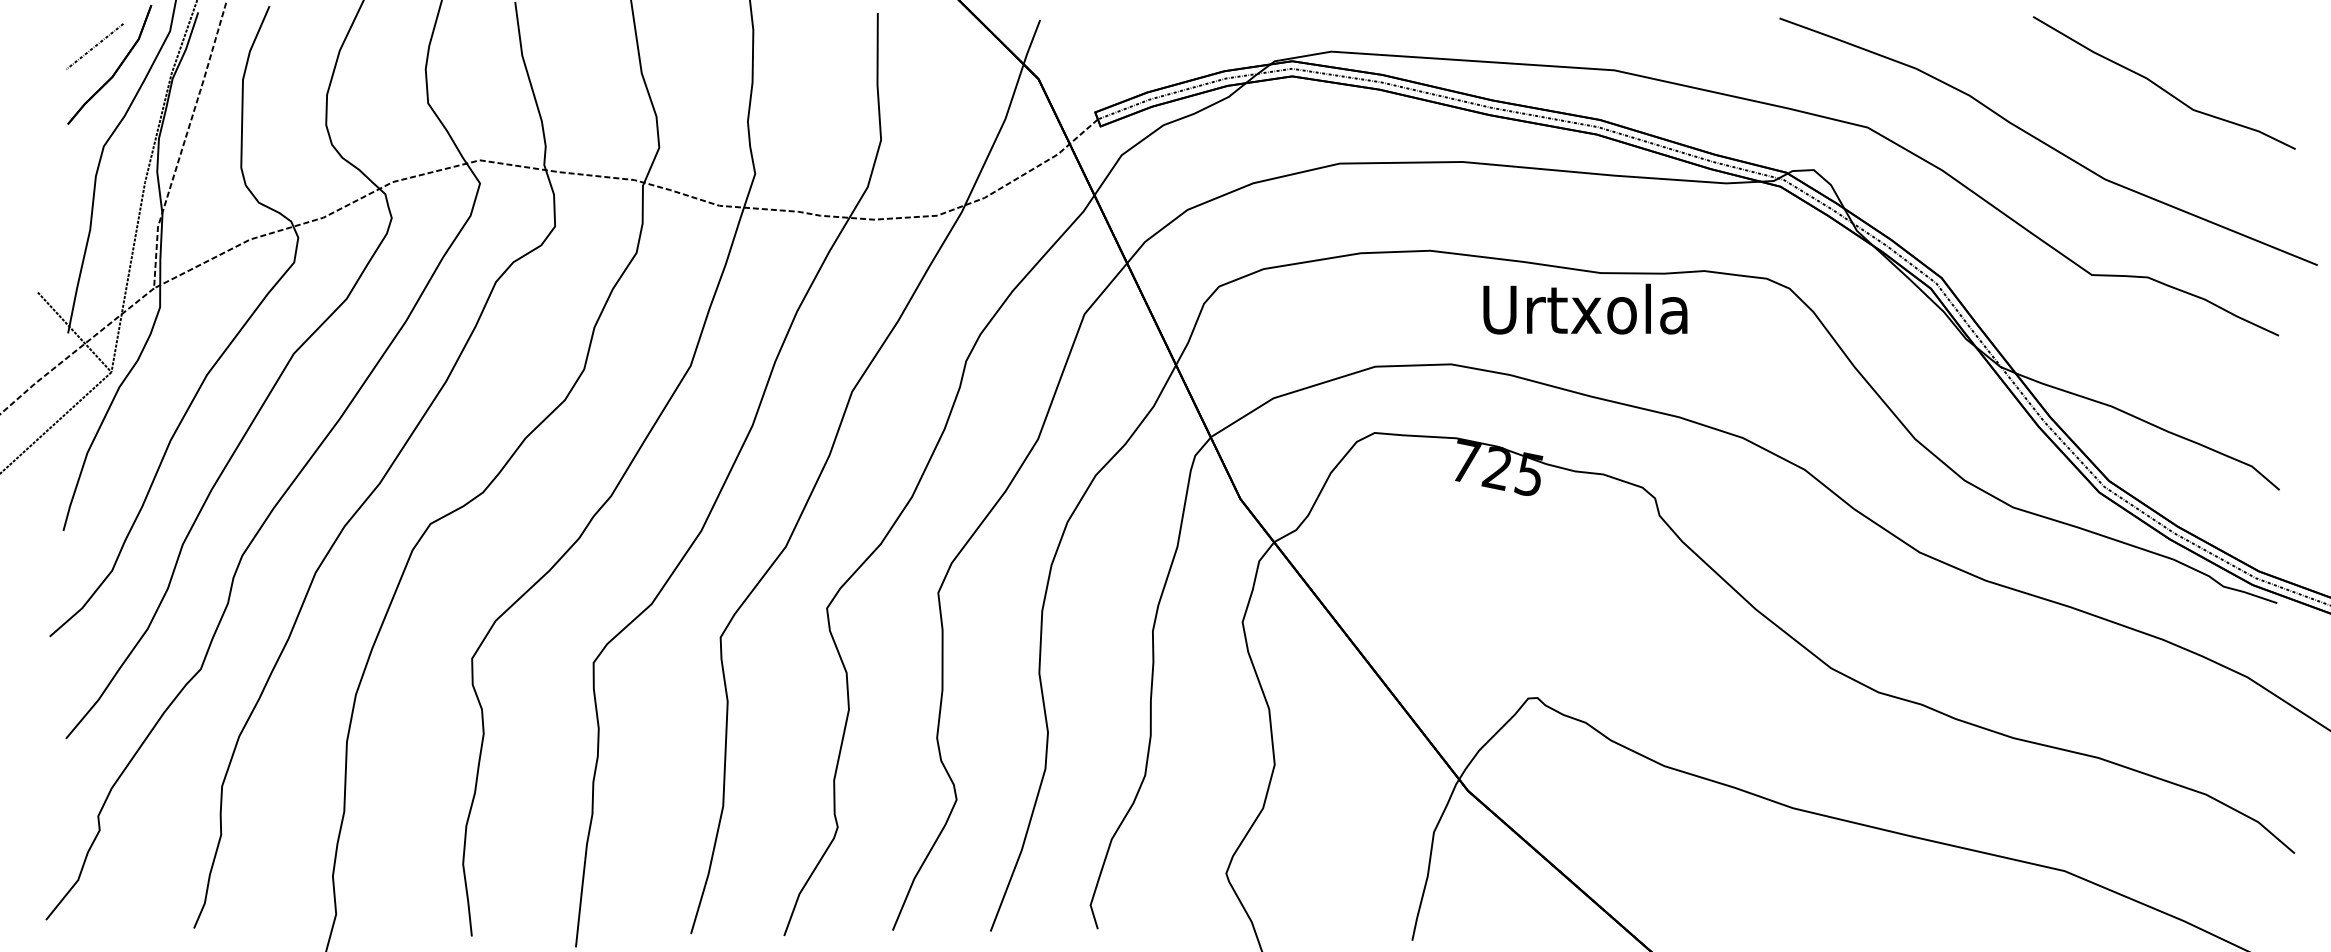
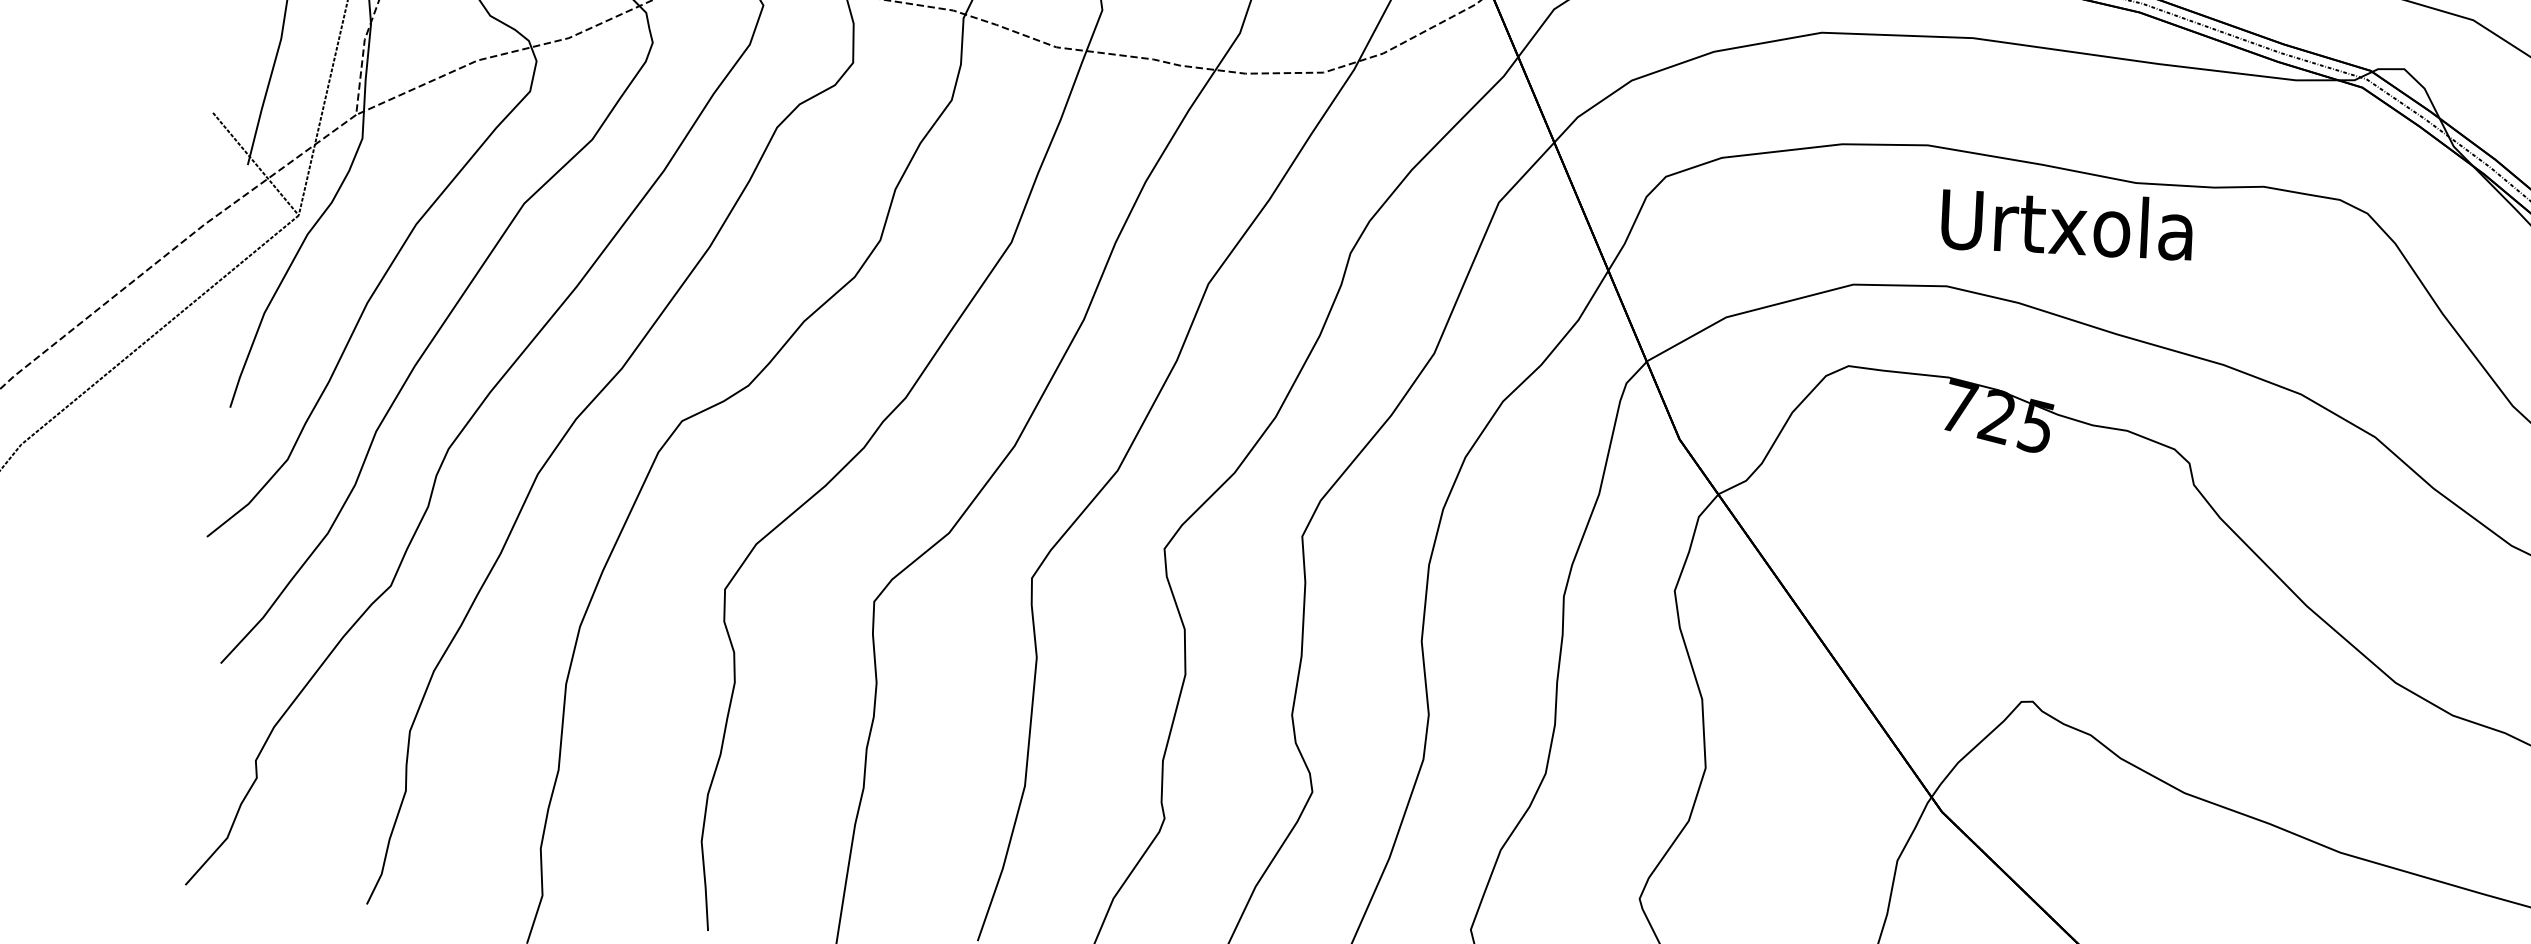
text: (1585, 308) -> (2067, 223), moved

